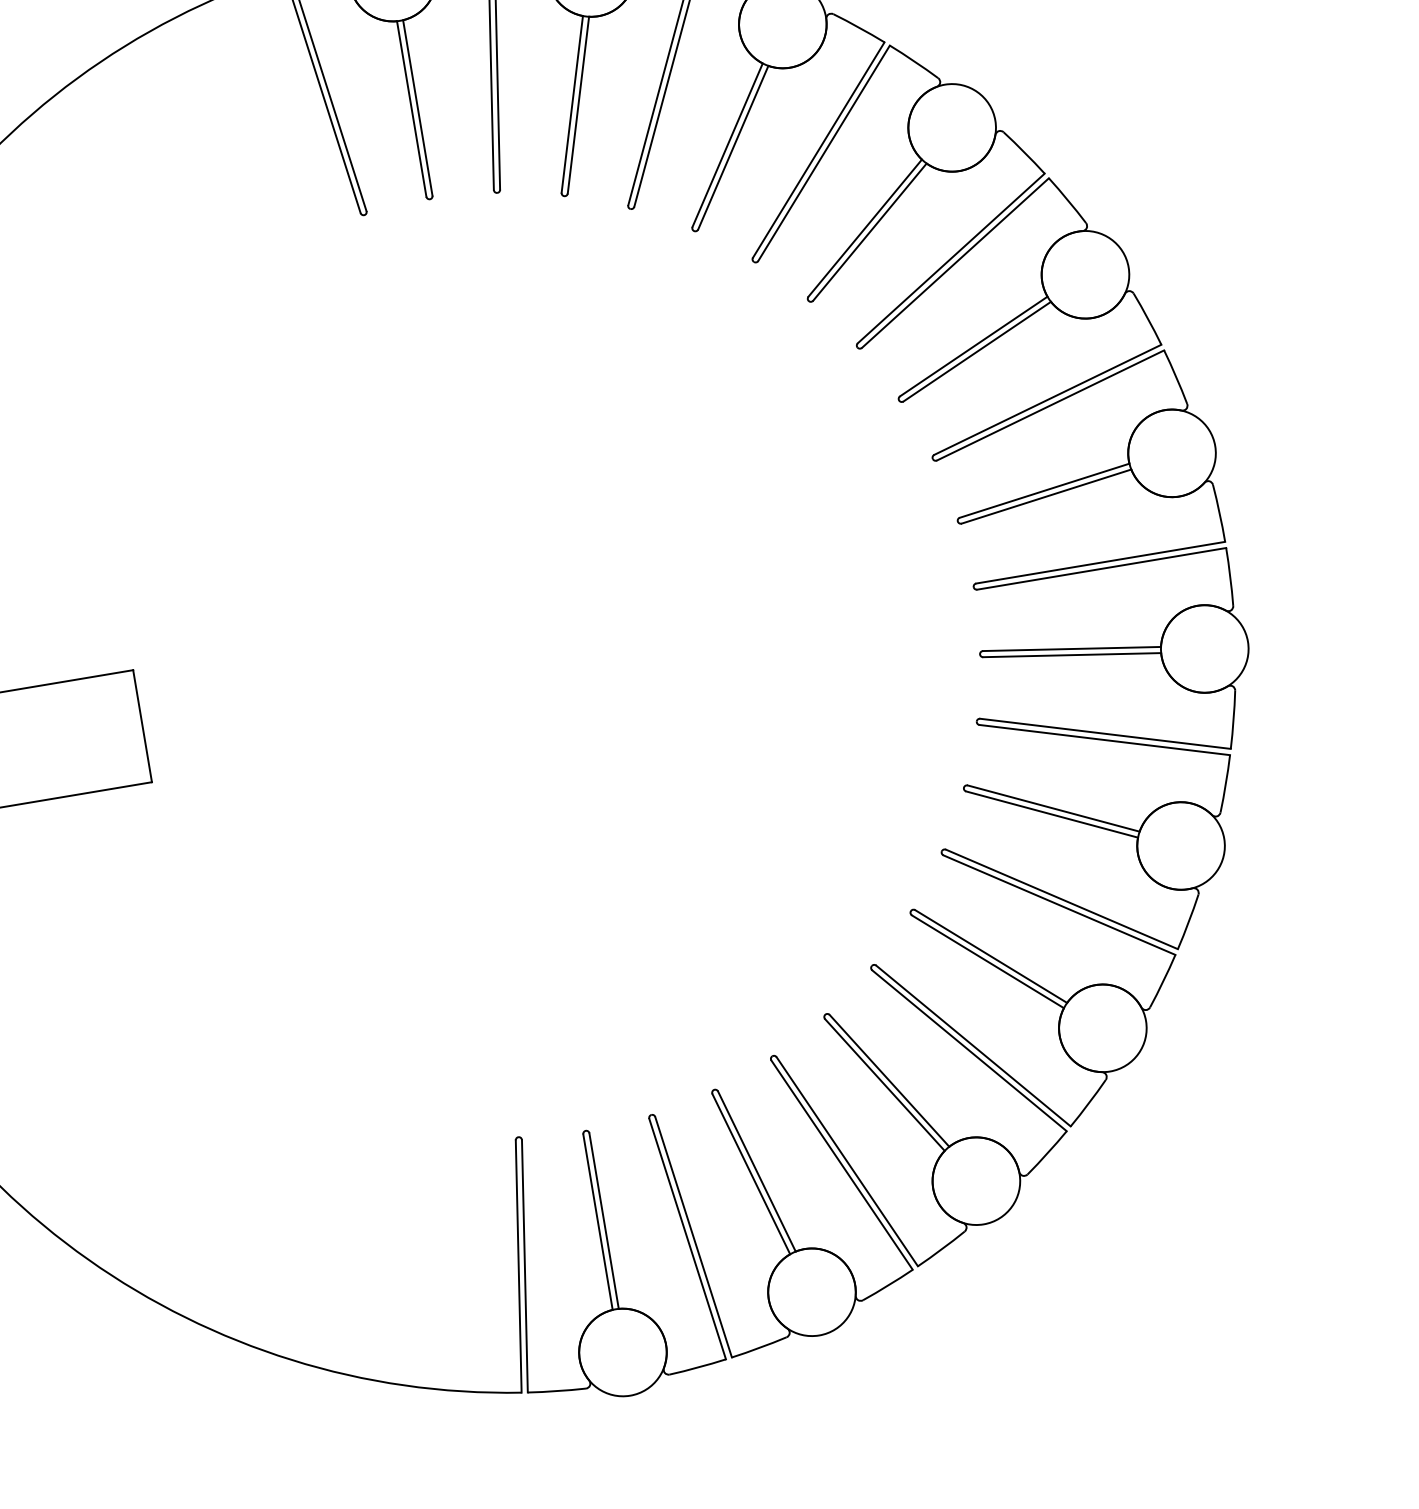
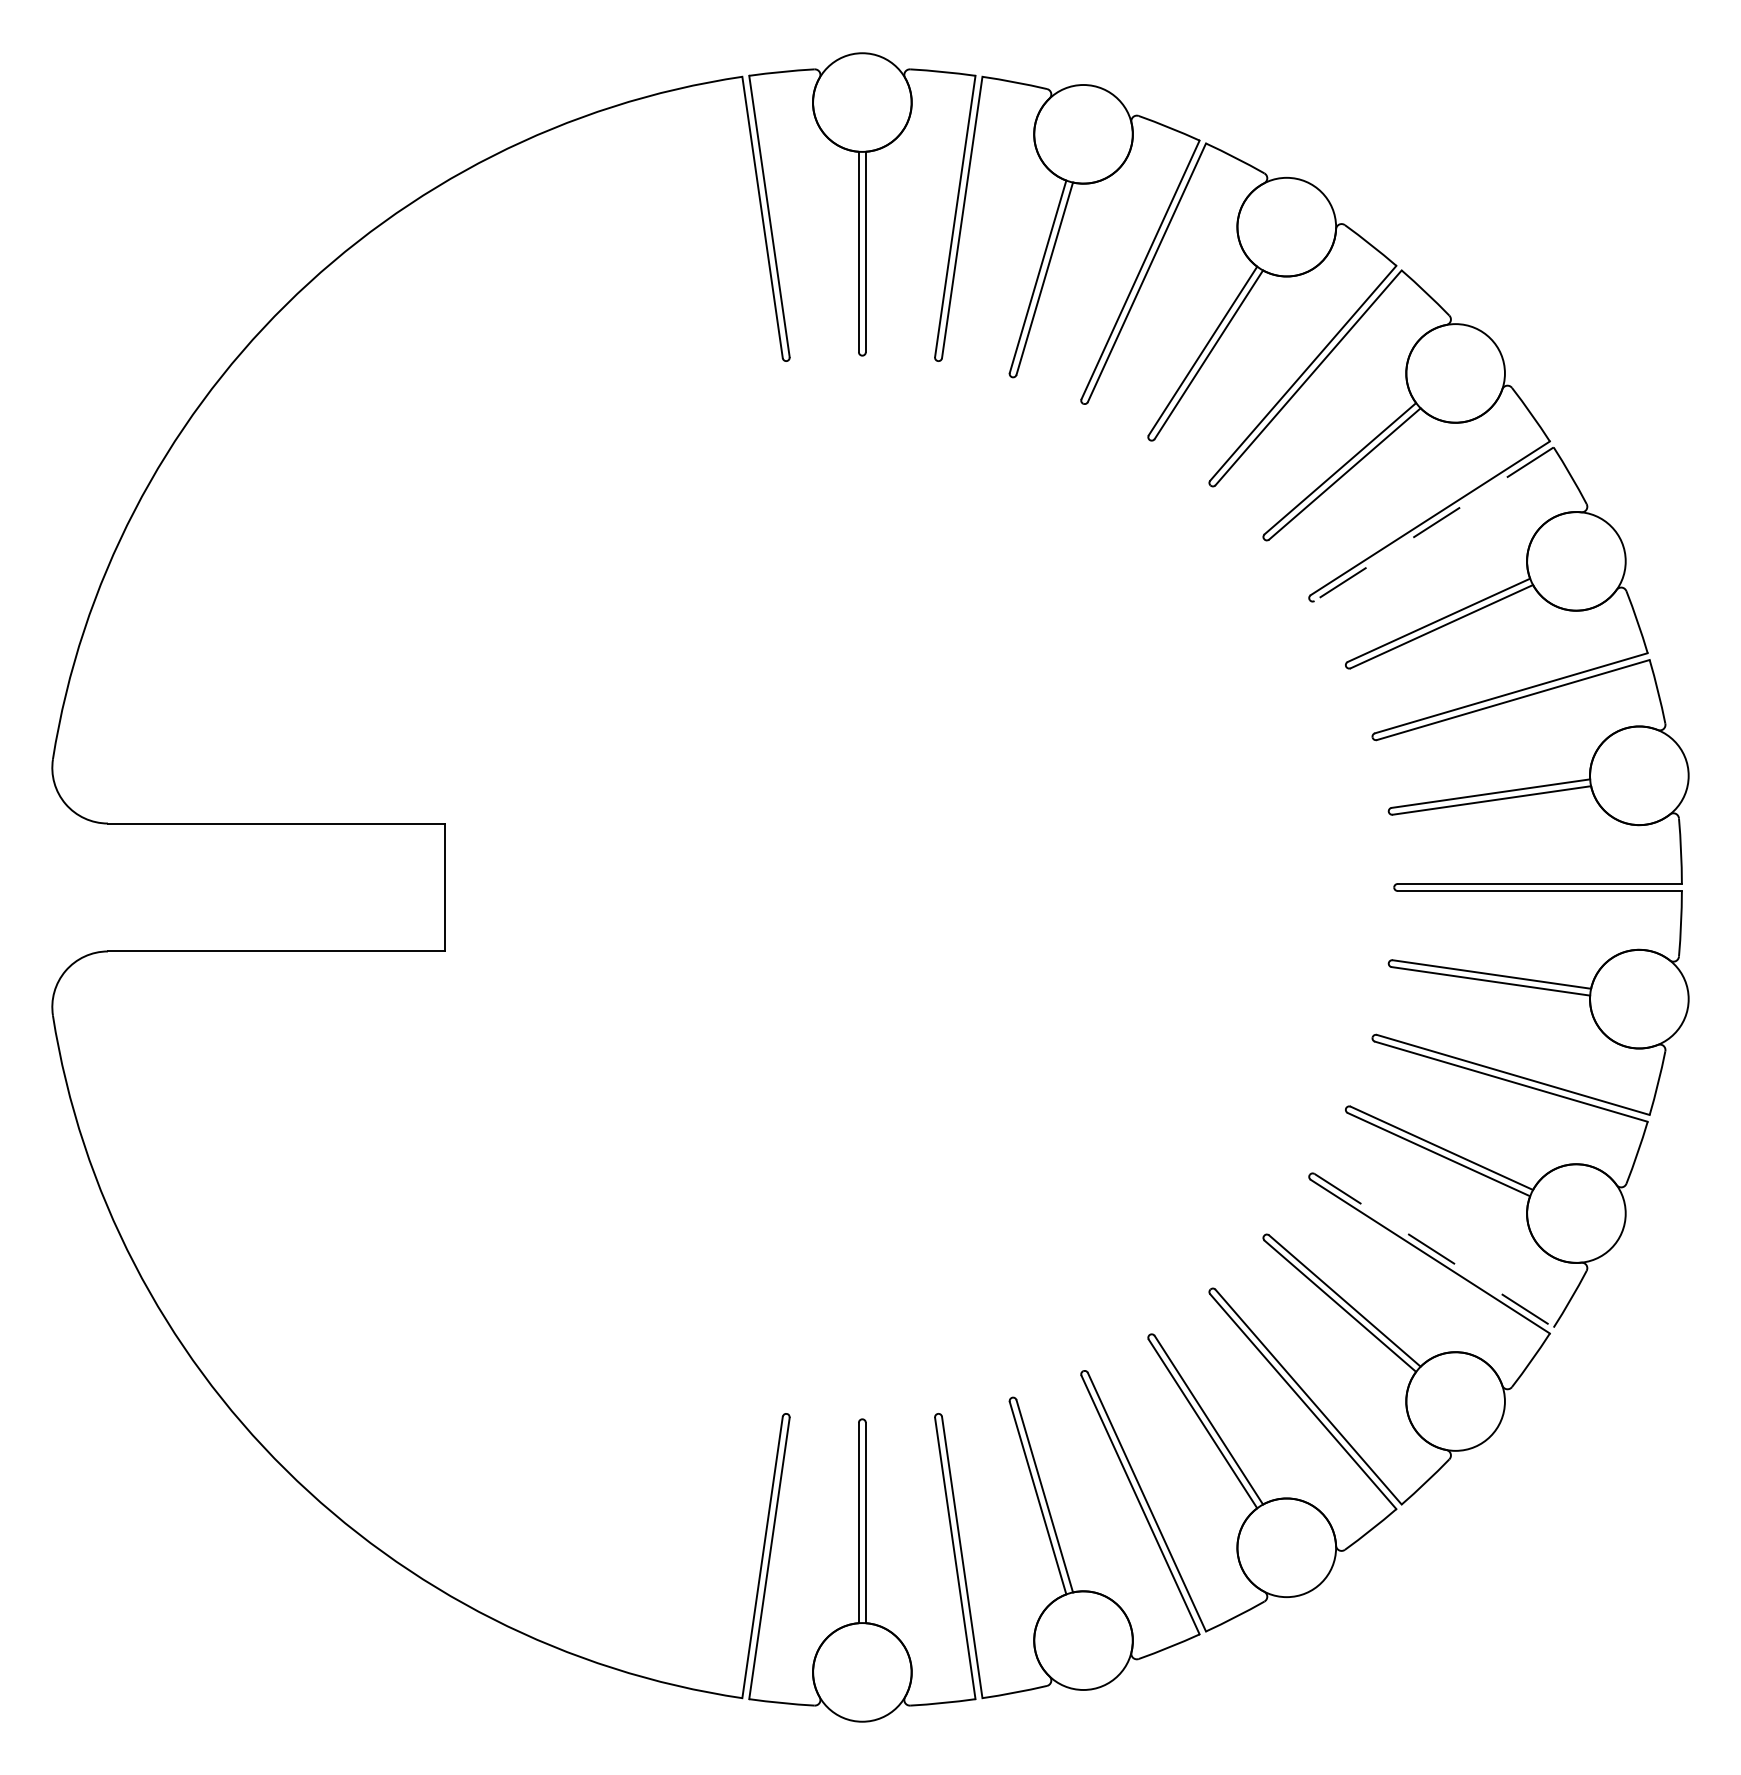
line: (954, 263) -> (1433, 524), solid -> dashed
line: (1062, 900) -> (1434, 1251), solid -> dashed

